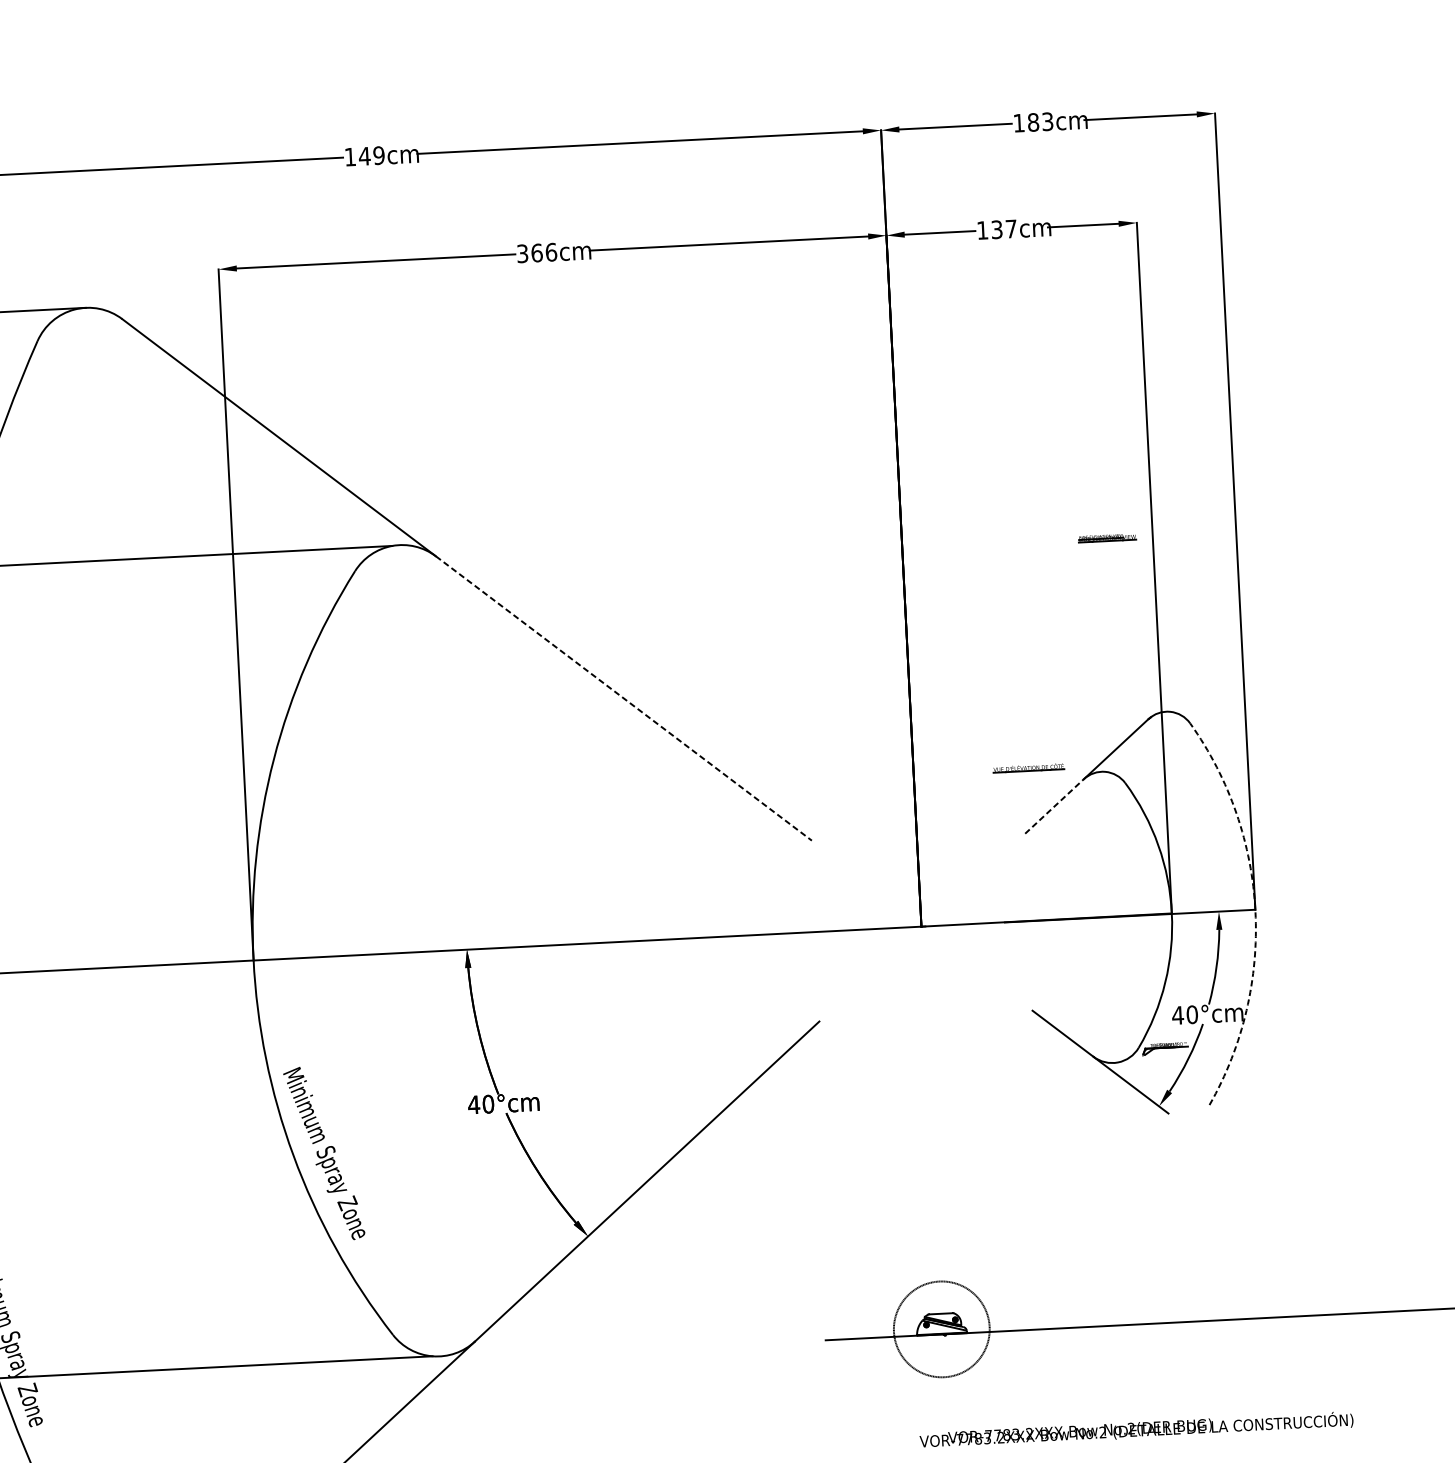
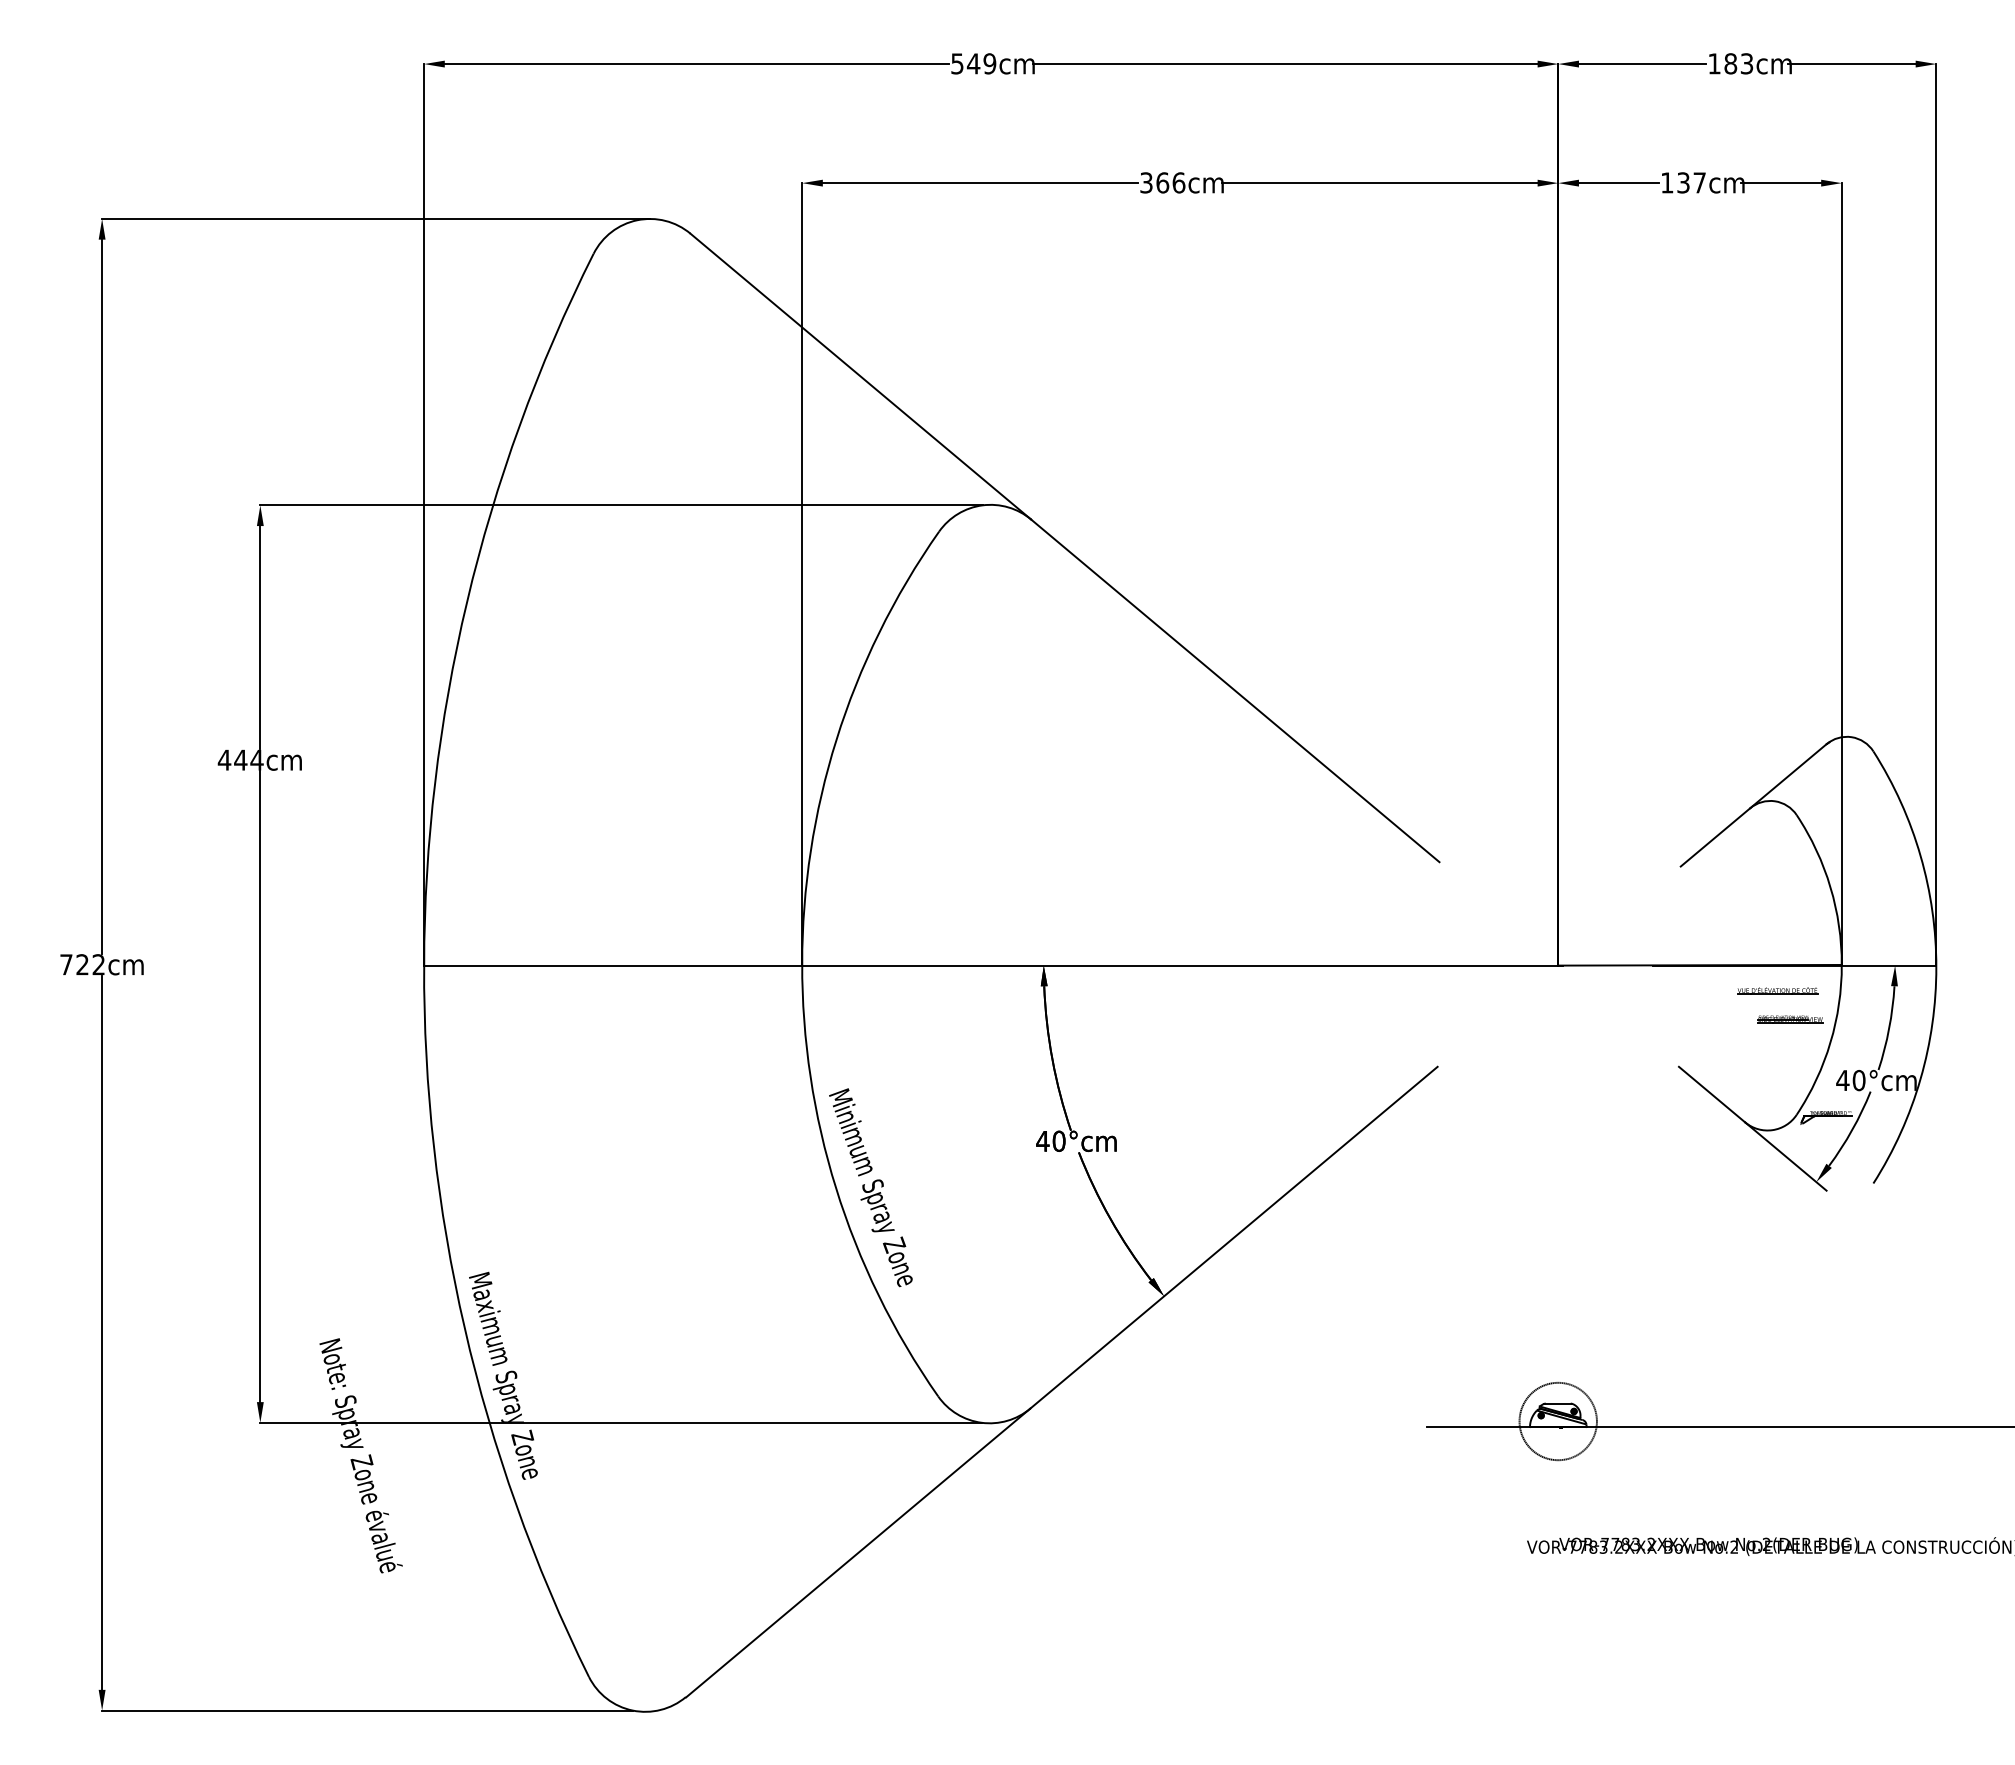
text: (350, 156) -> (957, 63), 149cm -> 549cm
part: (1107, 538) -> (1790, 1019), moved
line: (624, 699) -> (1235, 691), dashed -> solid
part: (1028, 767) -> (1777, 990), moved
line: (1054, 806) -> (1715, 837), dashed -> solid
arc: (1255, 911) -> (1936, 967), dashed -> solid
circle: (941, 1329) -> (1557, 1421), size x0.71

